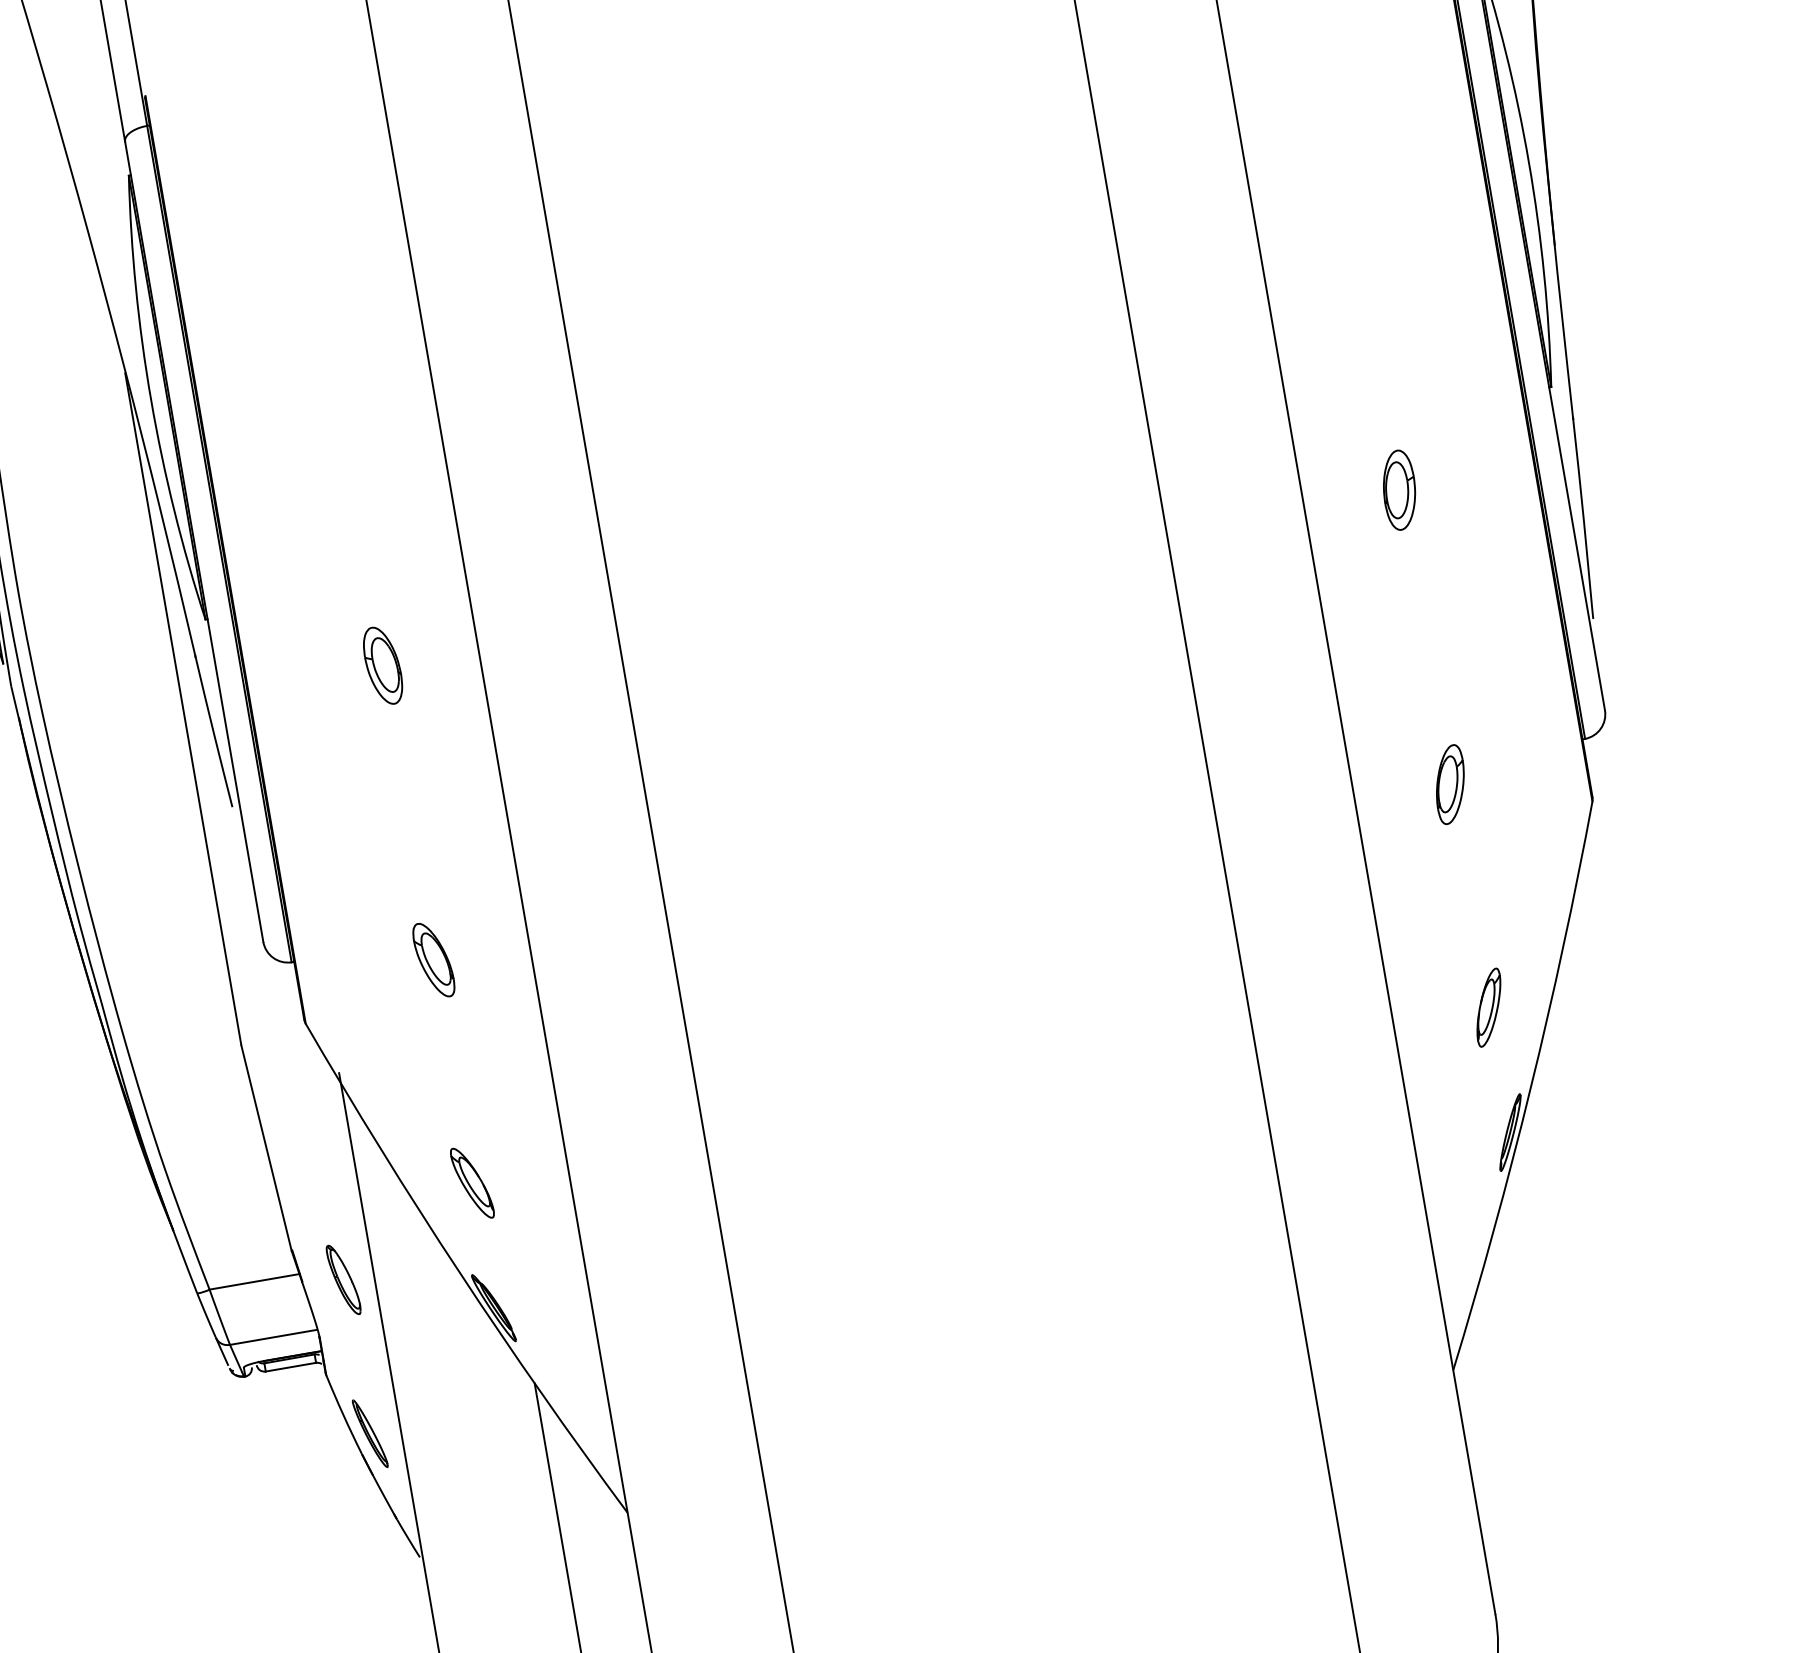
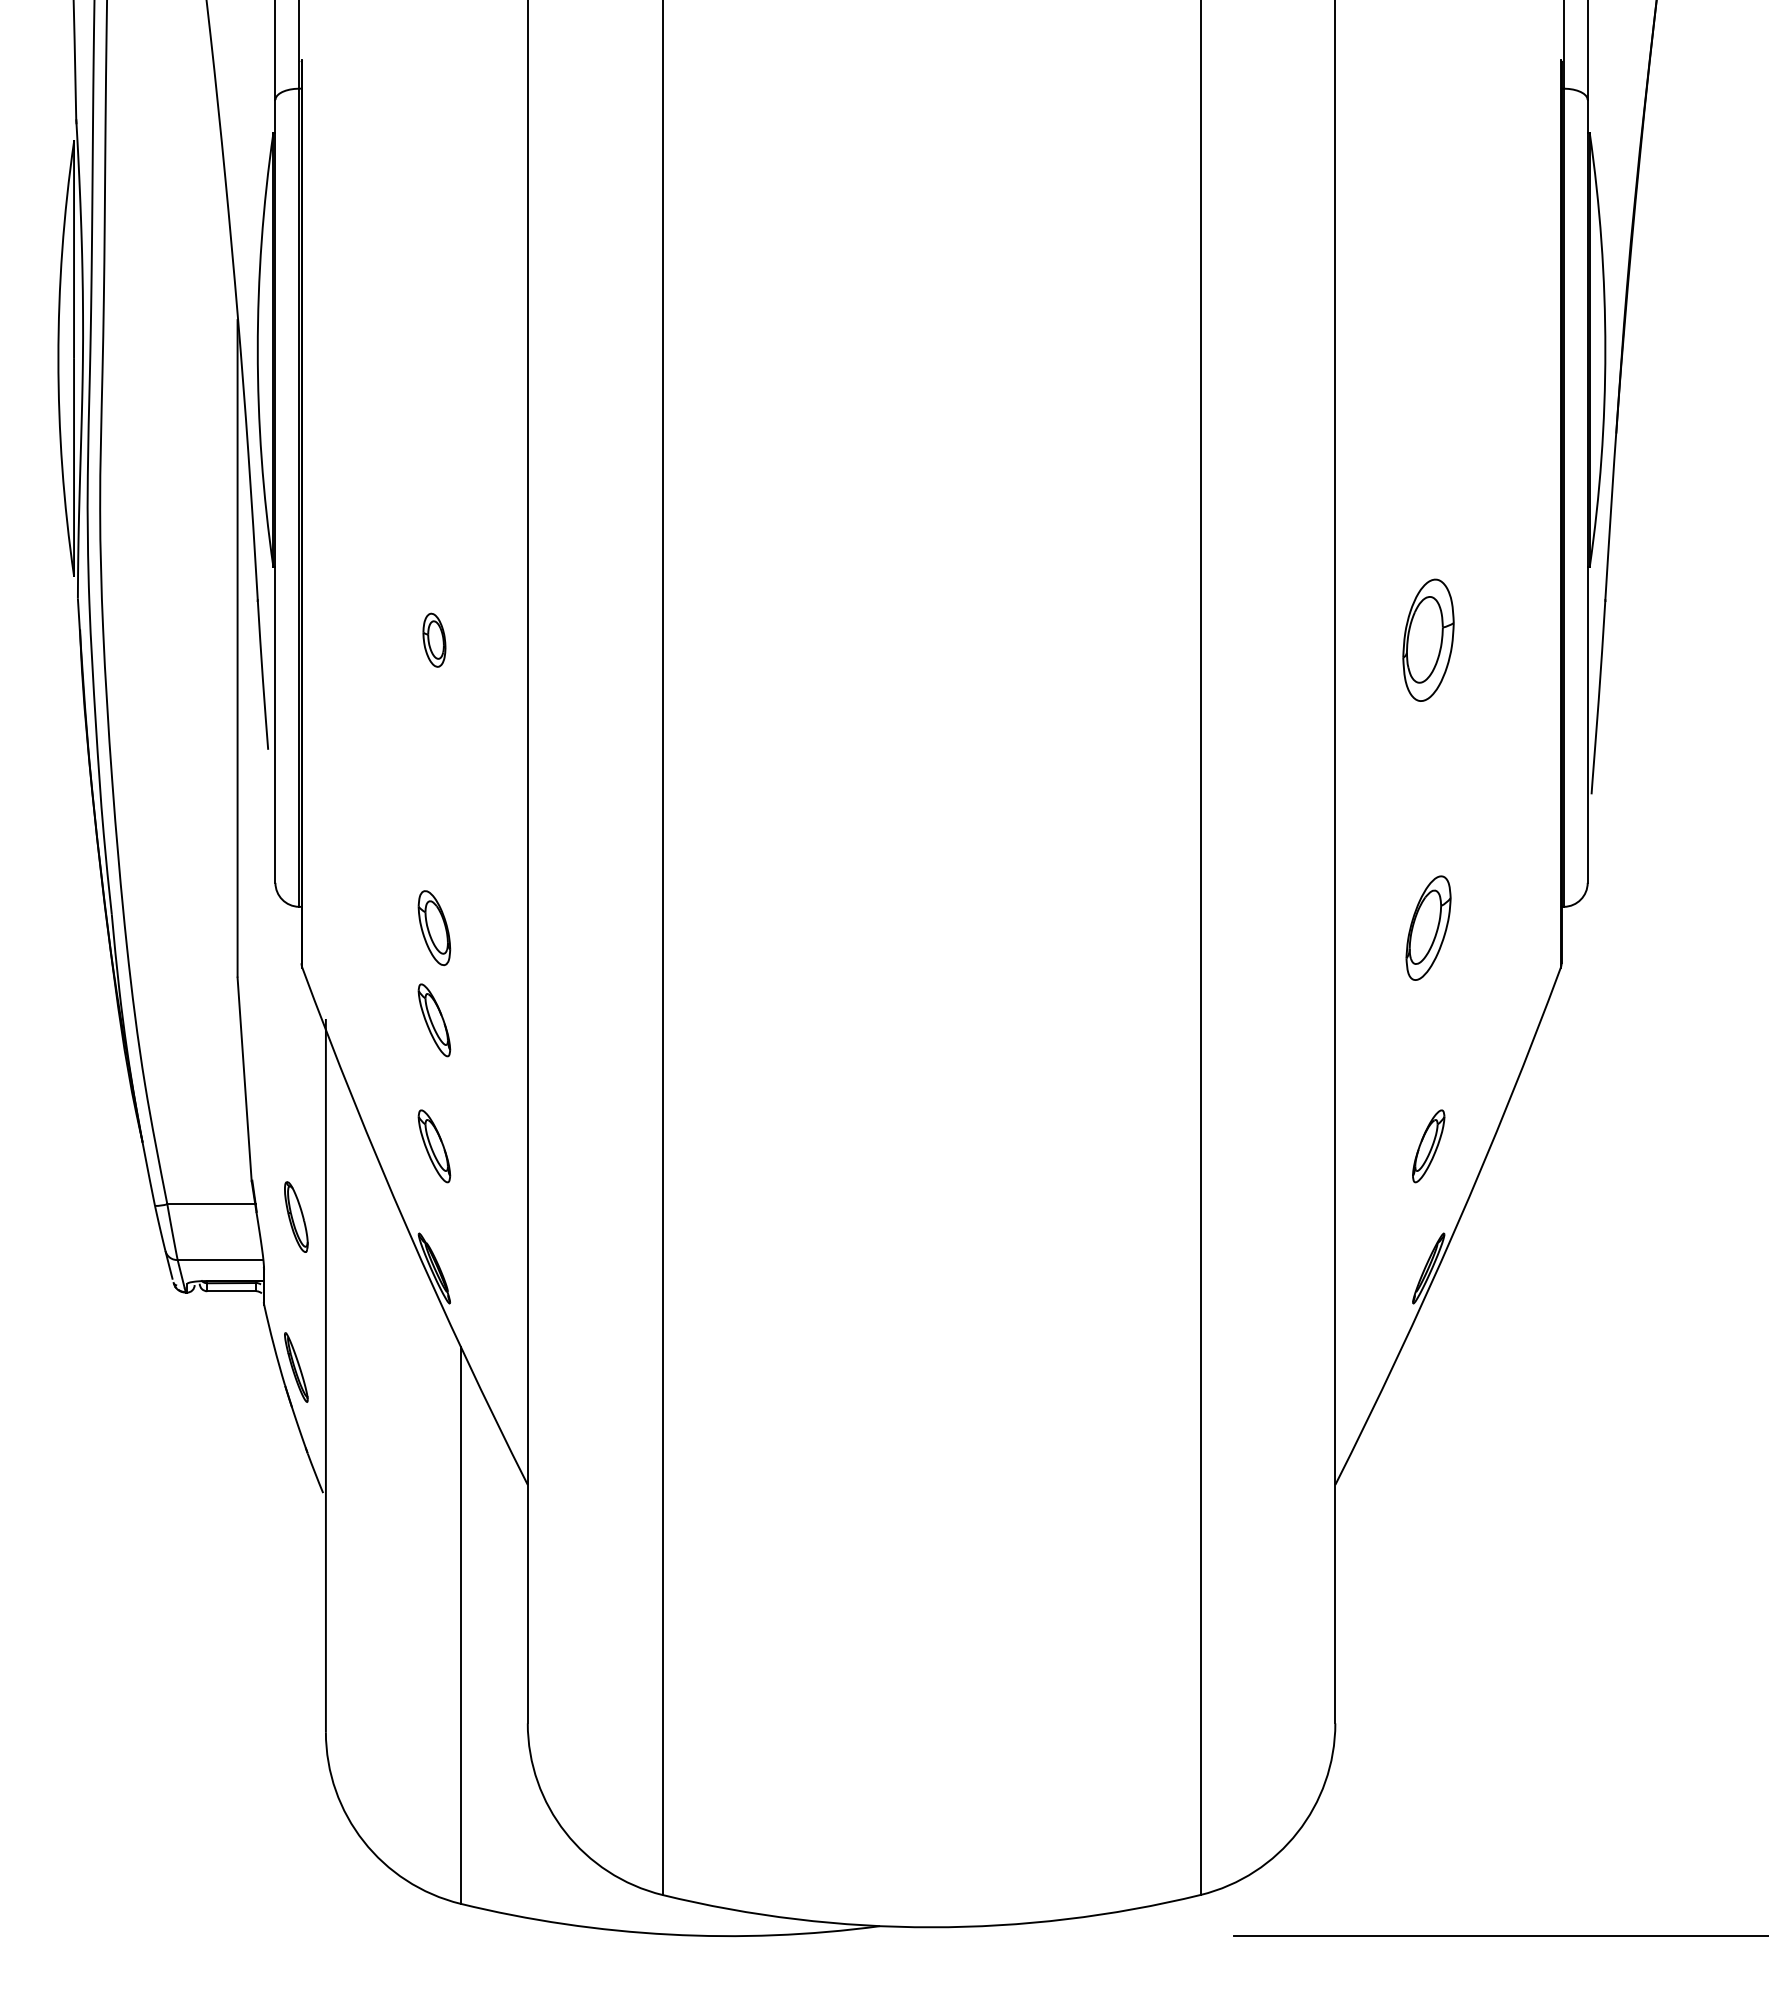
part: (1399, 489) -> (1428, 639), size x1.6
part: (383, 666) -> (434, 640), size x0.7
part: (1450, 783) -> (1428, 927), size x1.4
part: (450, 1054) -> (434, 1020), added

